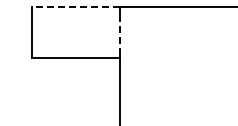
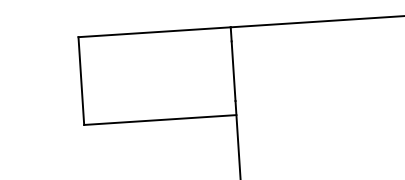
line: (76, 7) -> (155, 32), dashed -> solid
line: (119, 33) -> (233, 72), dashed -> solid

